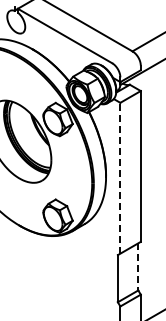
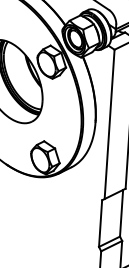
line: (120, 177) -> (109, 123), dashed -> solid
line: (138, 266) -> (121, 212), dashed -> solid

